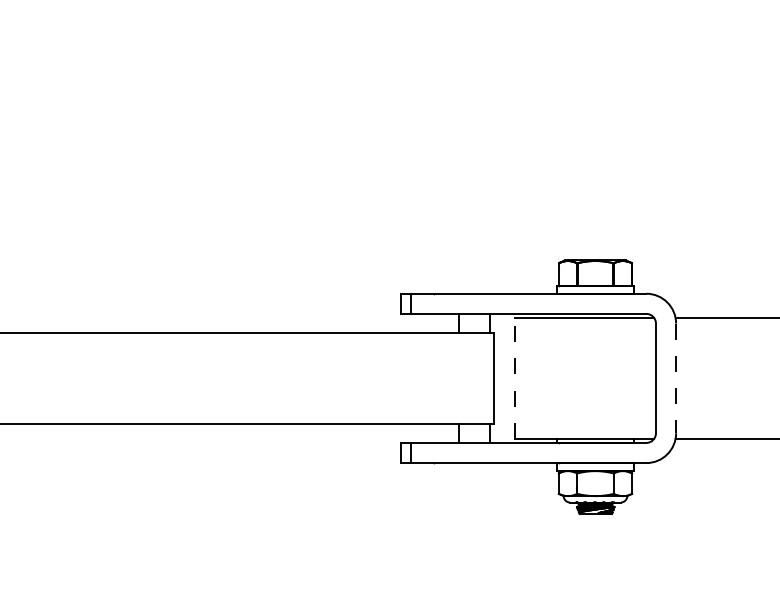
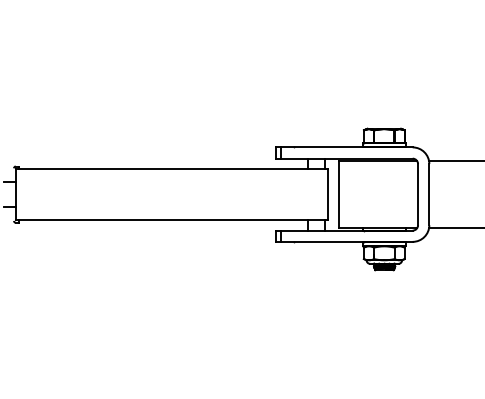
line: (515, 378) -> (339, 194), dashed -> solid
line: (676, 378) -> (429, 194), dashed -> solid

